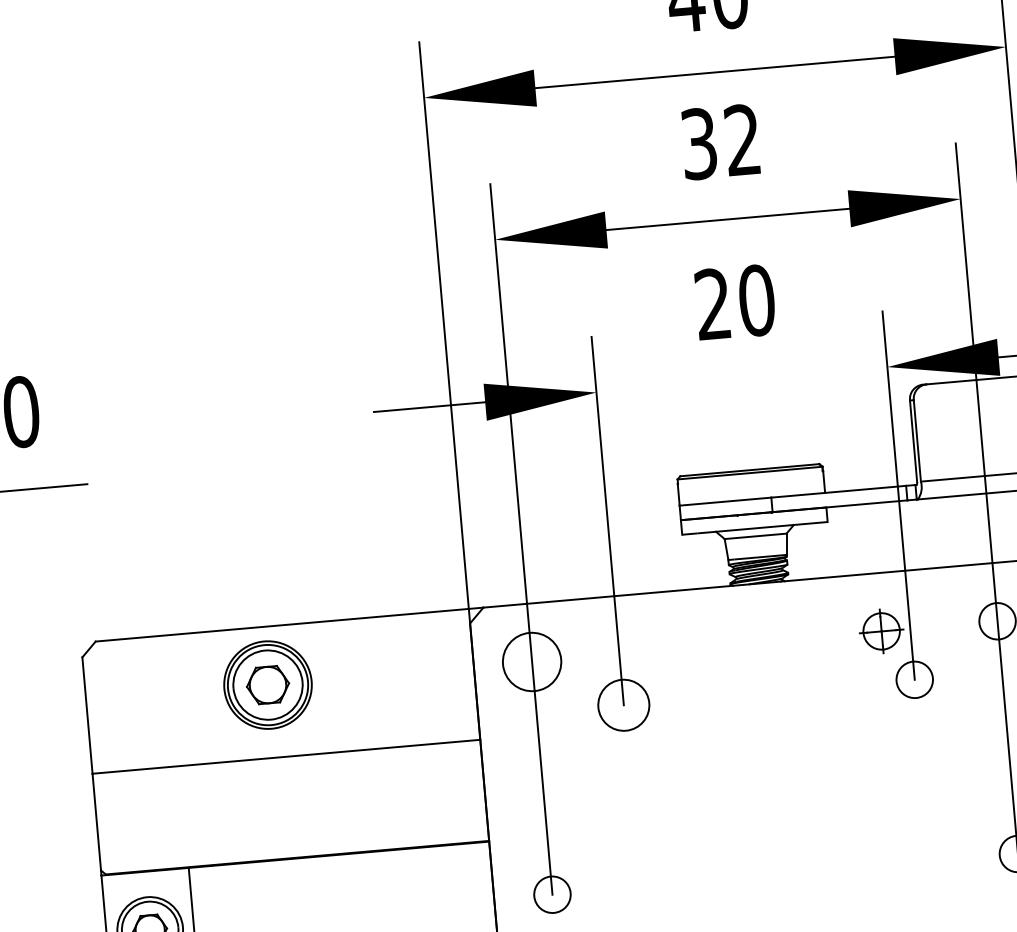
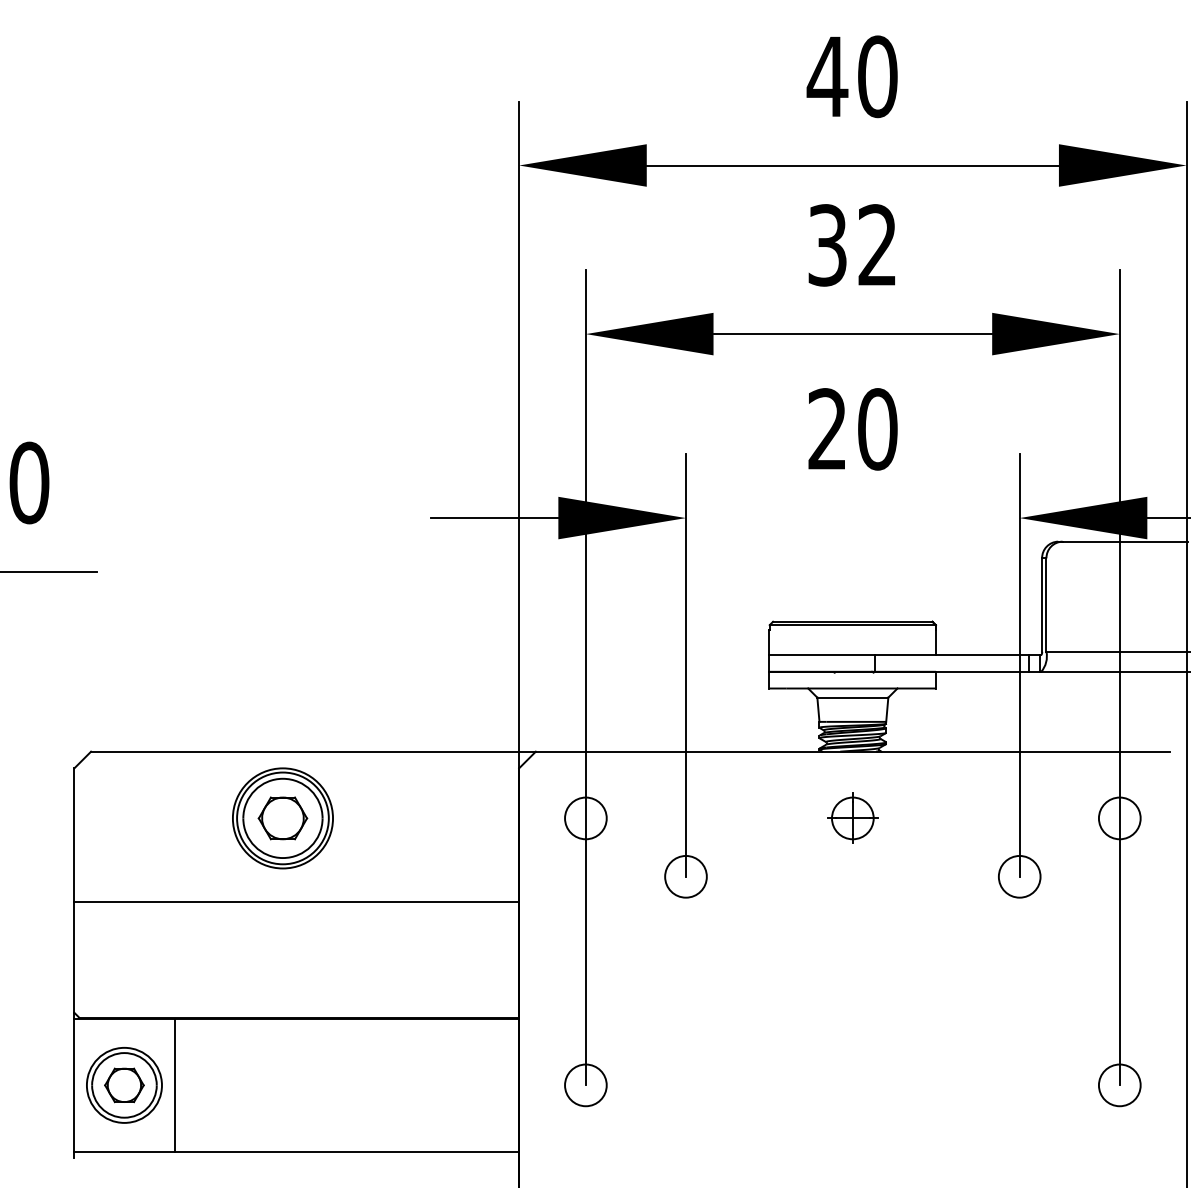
part: (881, 630) -> (852, 817), moved
circle: (531, 662) -> (585, 818), size x0.62
circle: (623, 705) -> (685, 876), size x0.71

